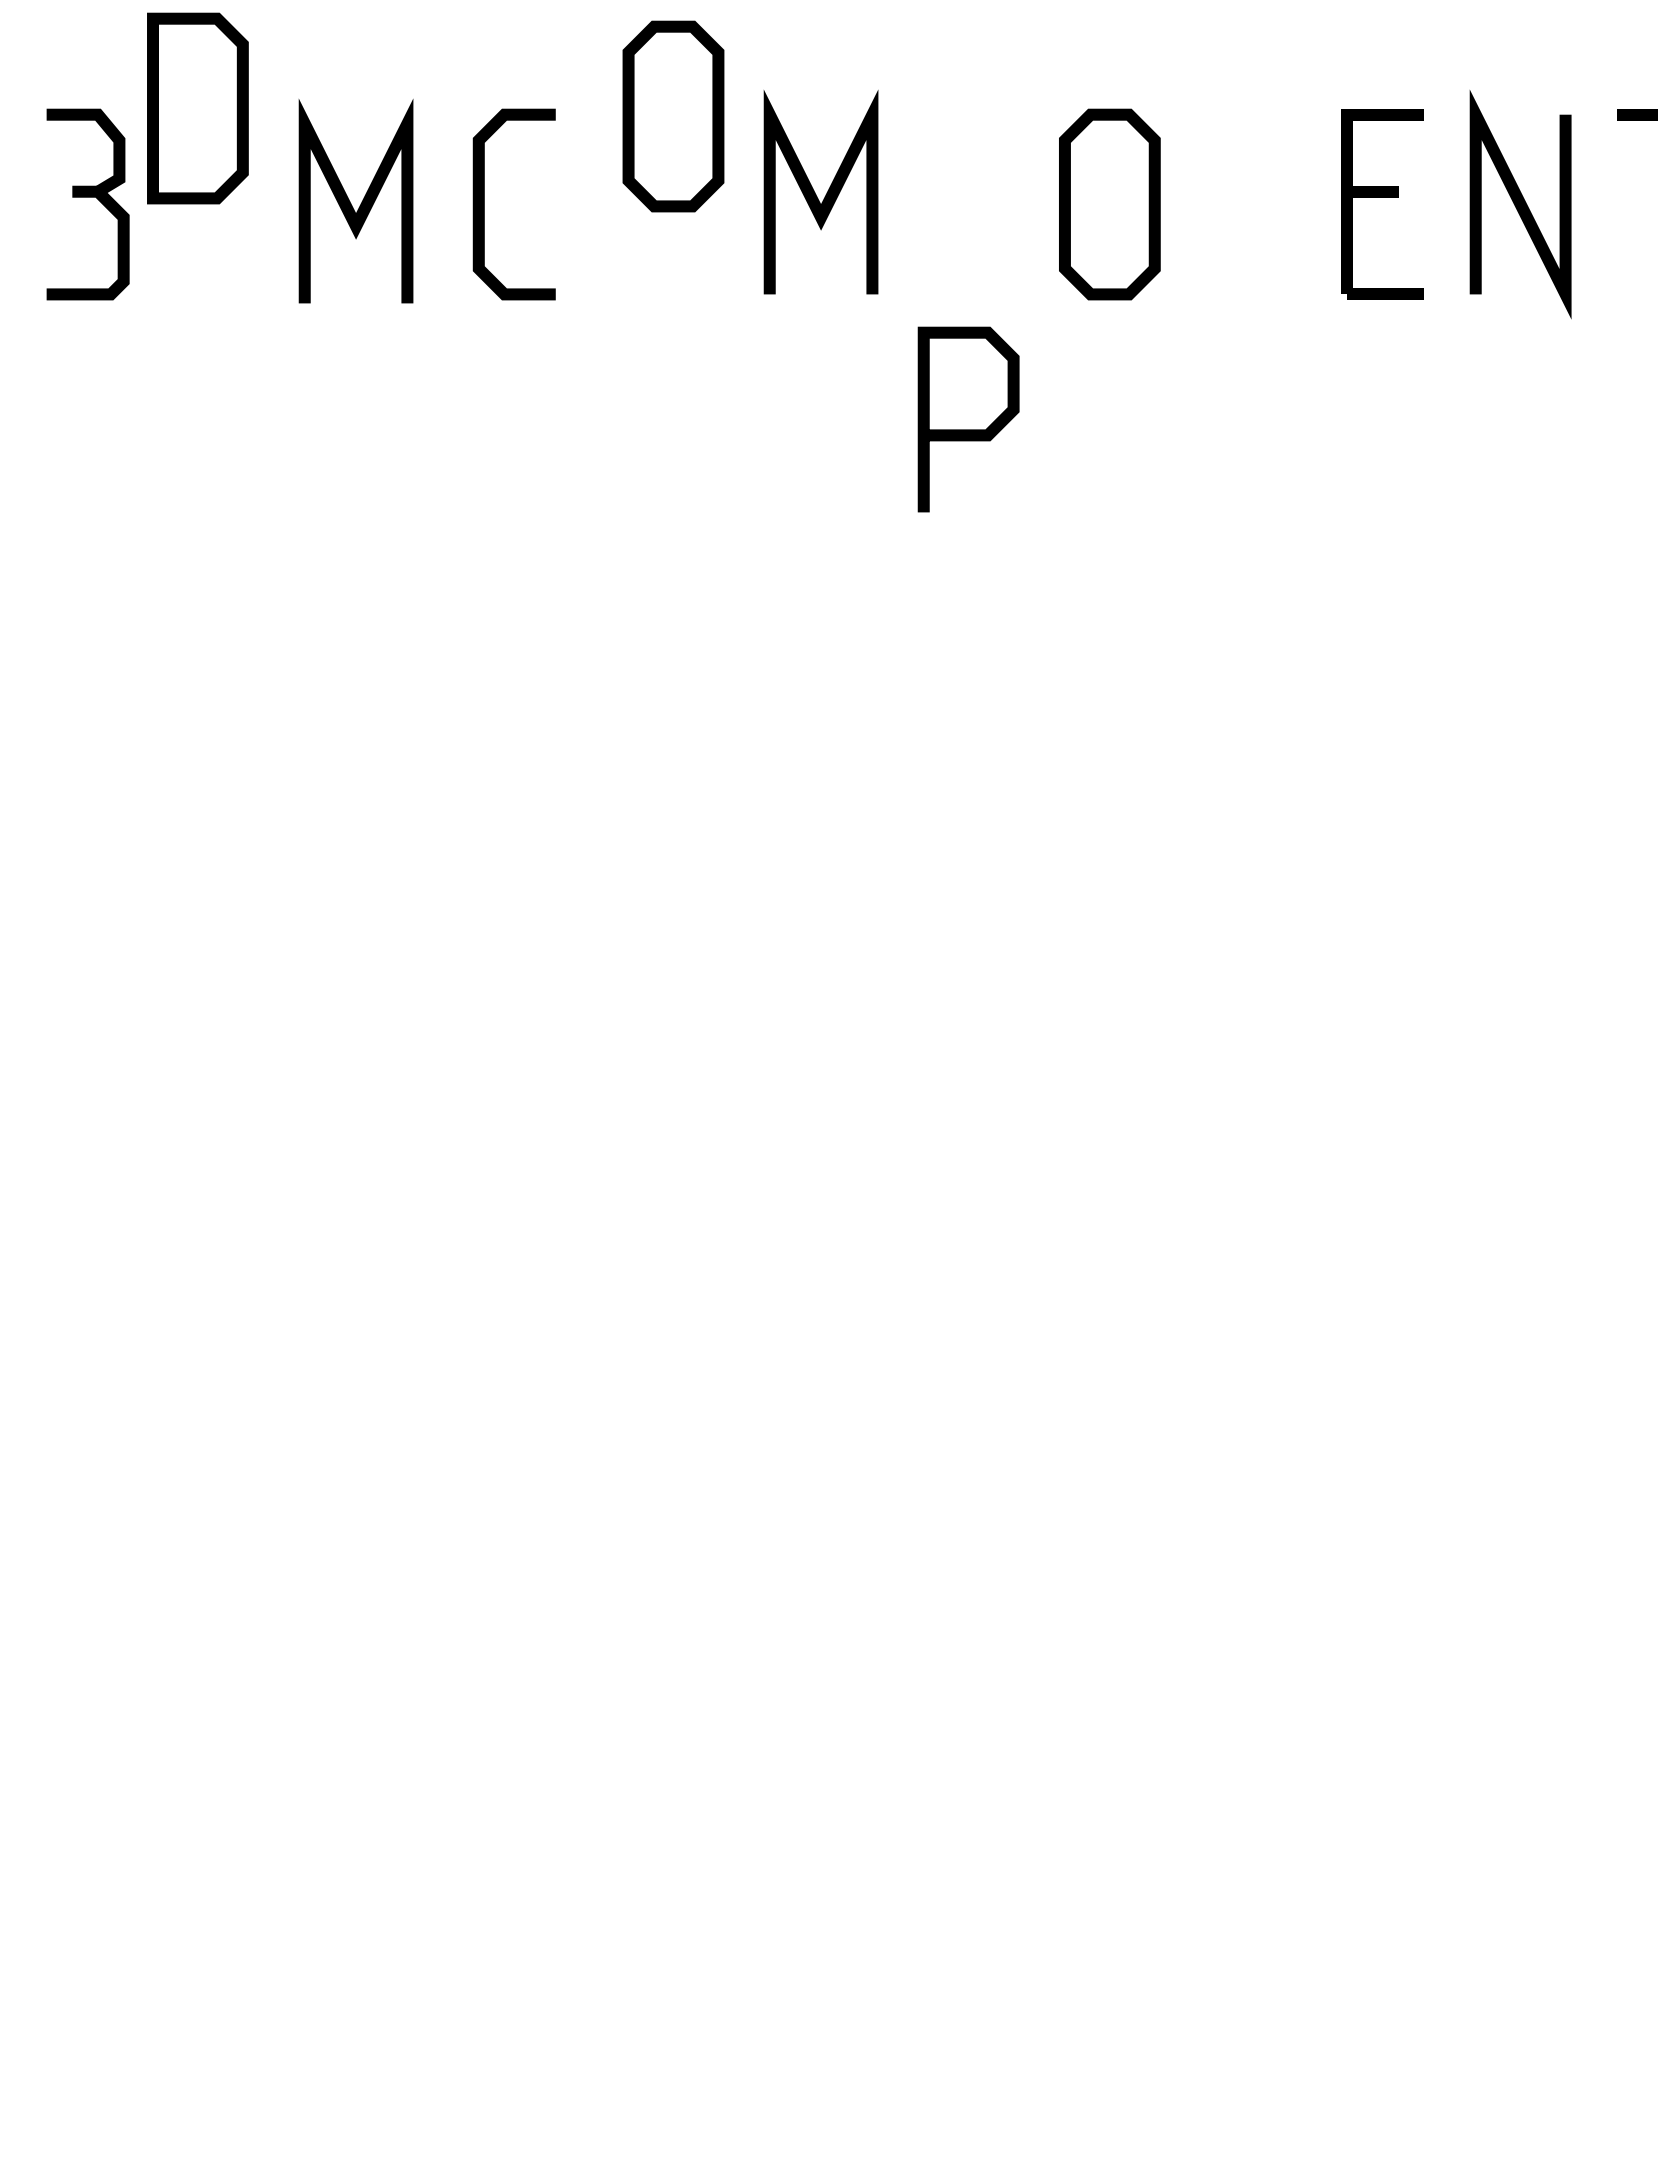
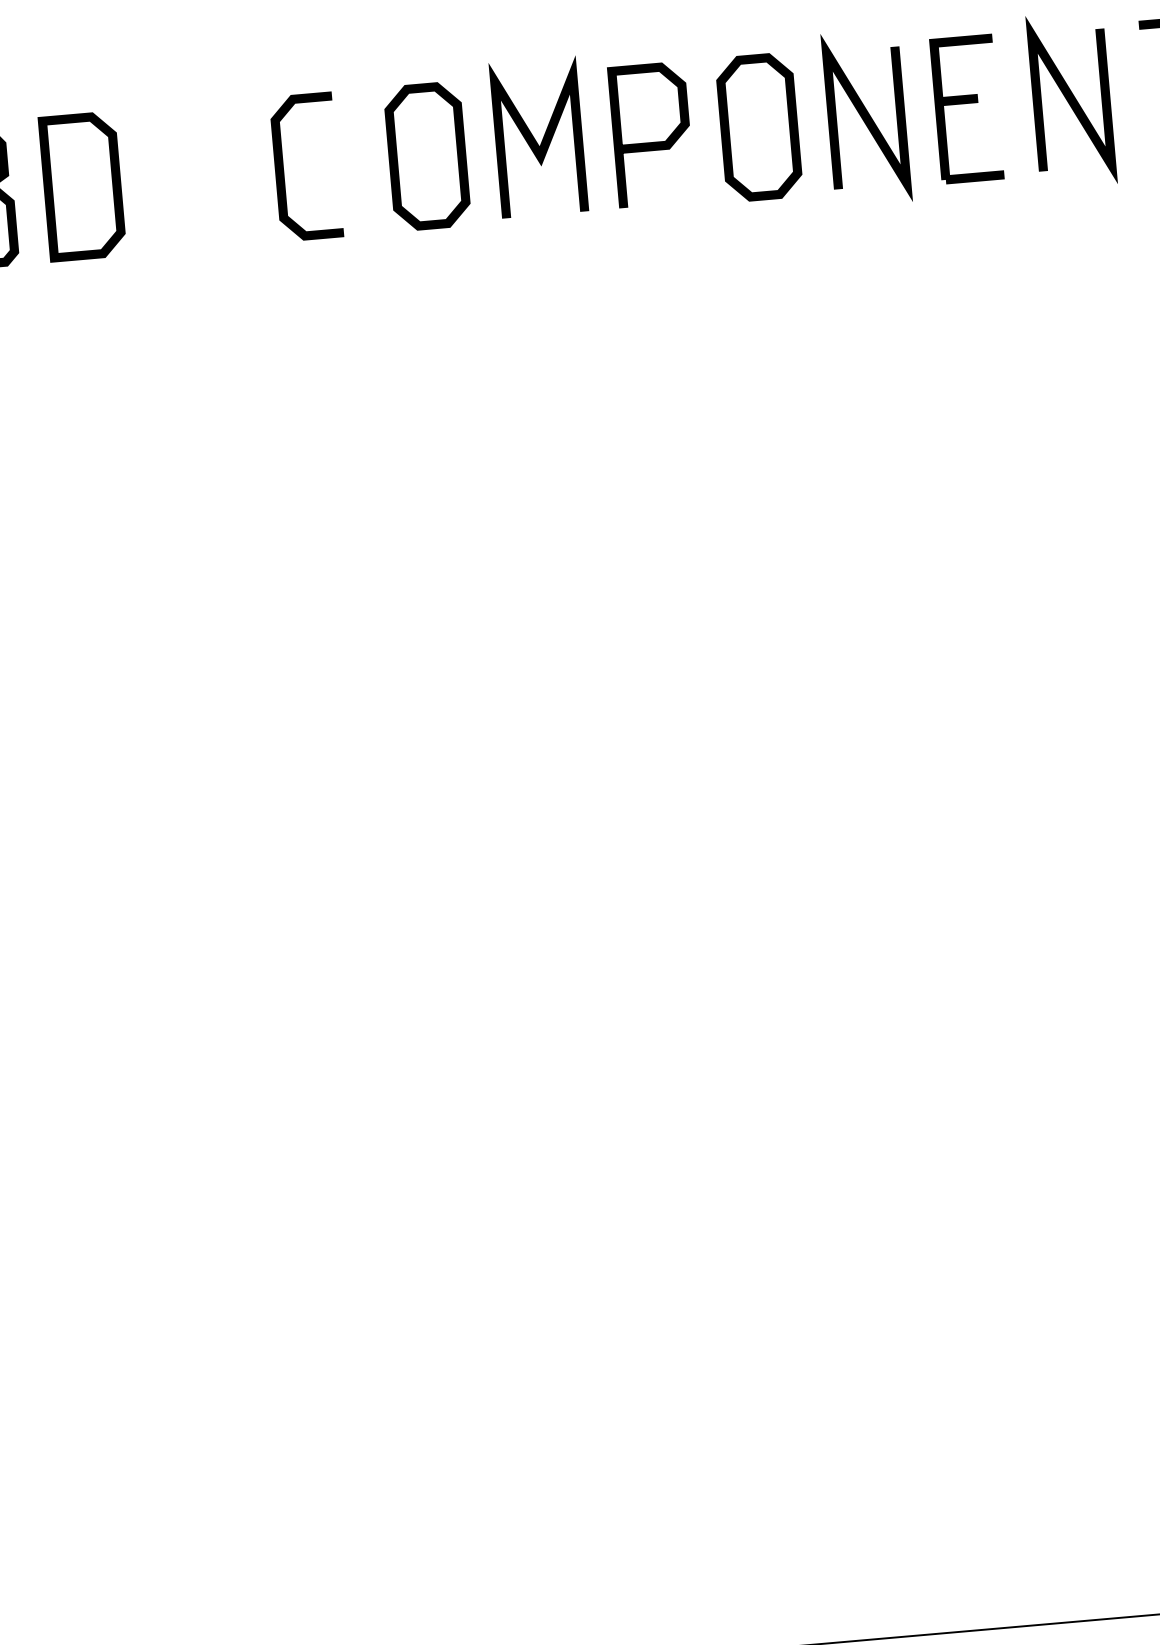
part: (197, 108) -> (82, 186), moved
part: (673, 116) -> (427, 156), moved
line: (351, 203) -> (182, 177), removed
line: (1250, 204) -> (866, 118), added
curve: (968, 429) -> (652, 142), moved

